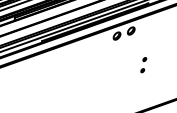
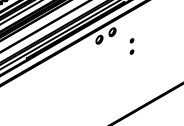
part: (143, 65) -> (131, 46), moved

